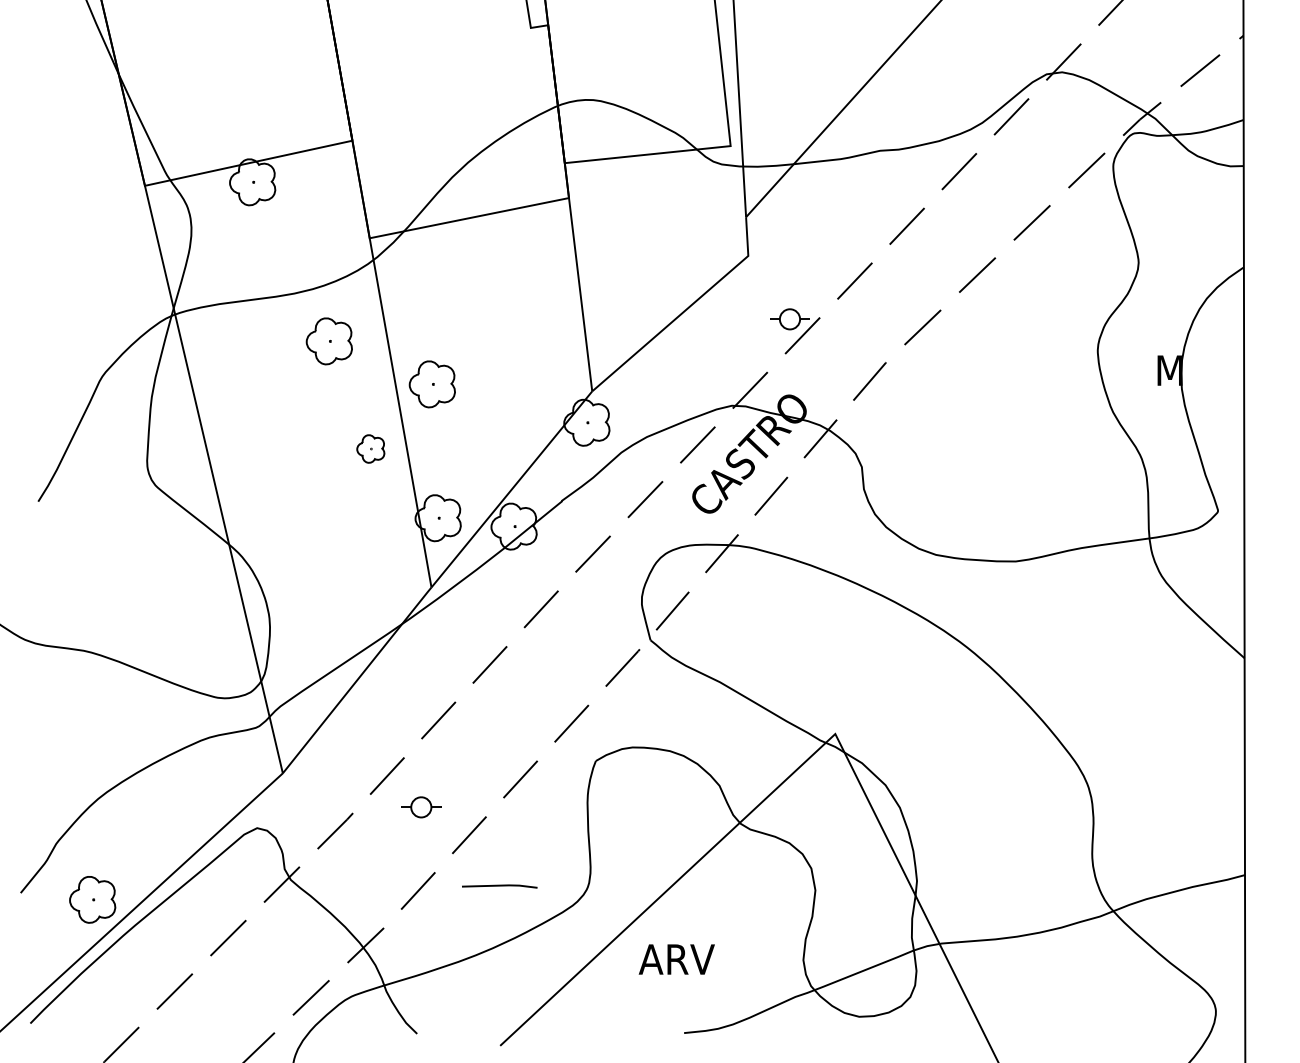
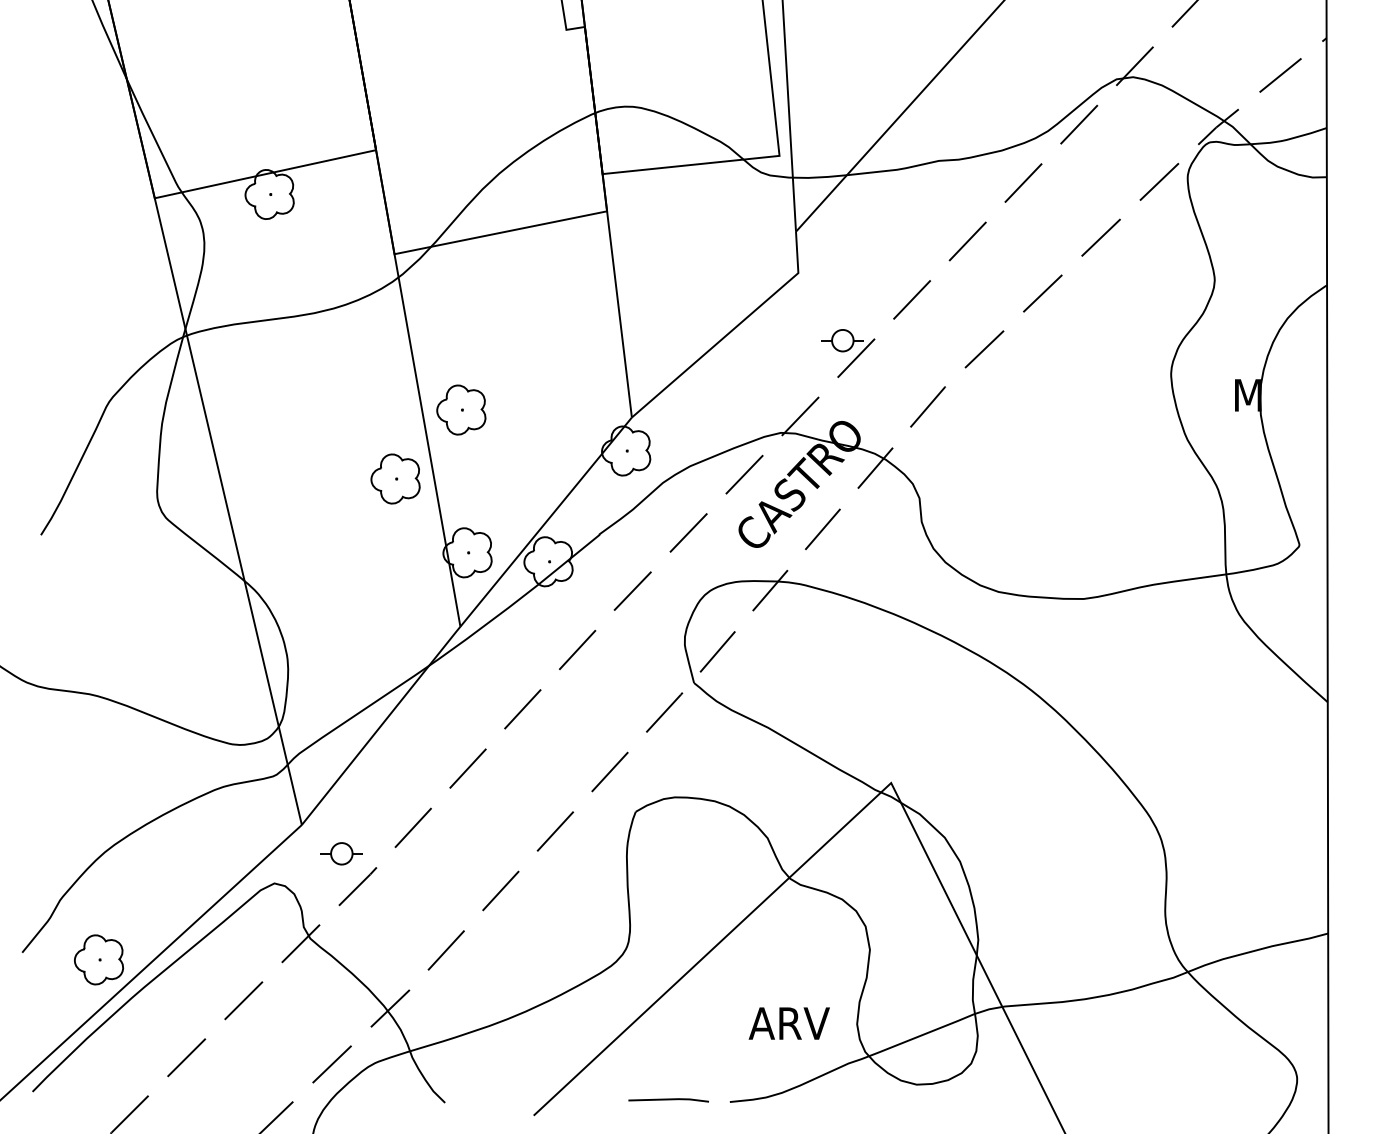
part: (328, 341) -> (350, 364), removed
part: (370, 448) -> (395, 478), size x1.67
part: (421, 807) -> (342, 853), moved
line: (499, 886) -> (668, 1100), moved
text: (676, 959) -> (788, 1023), moved

